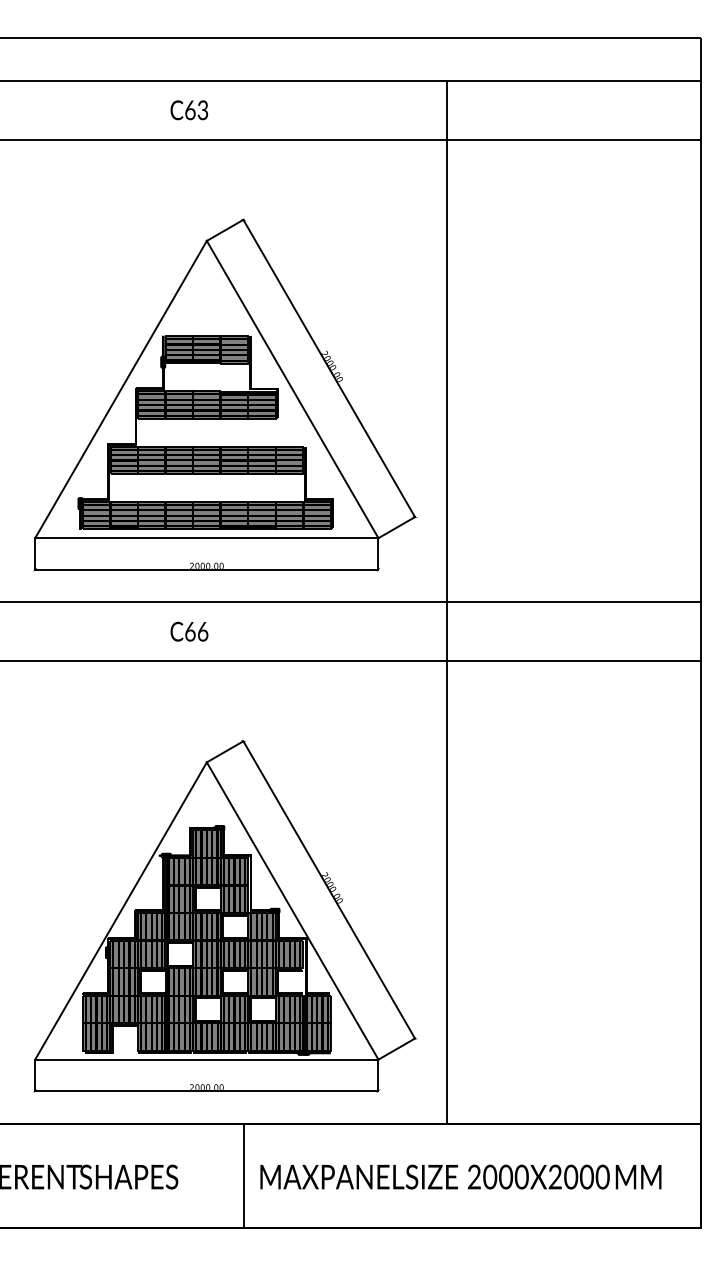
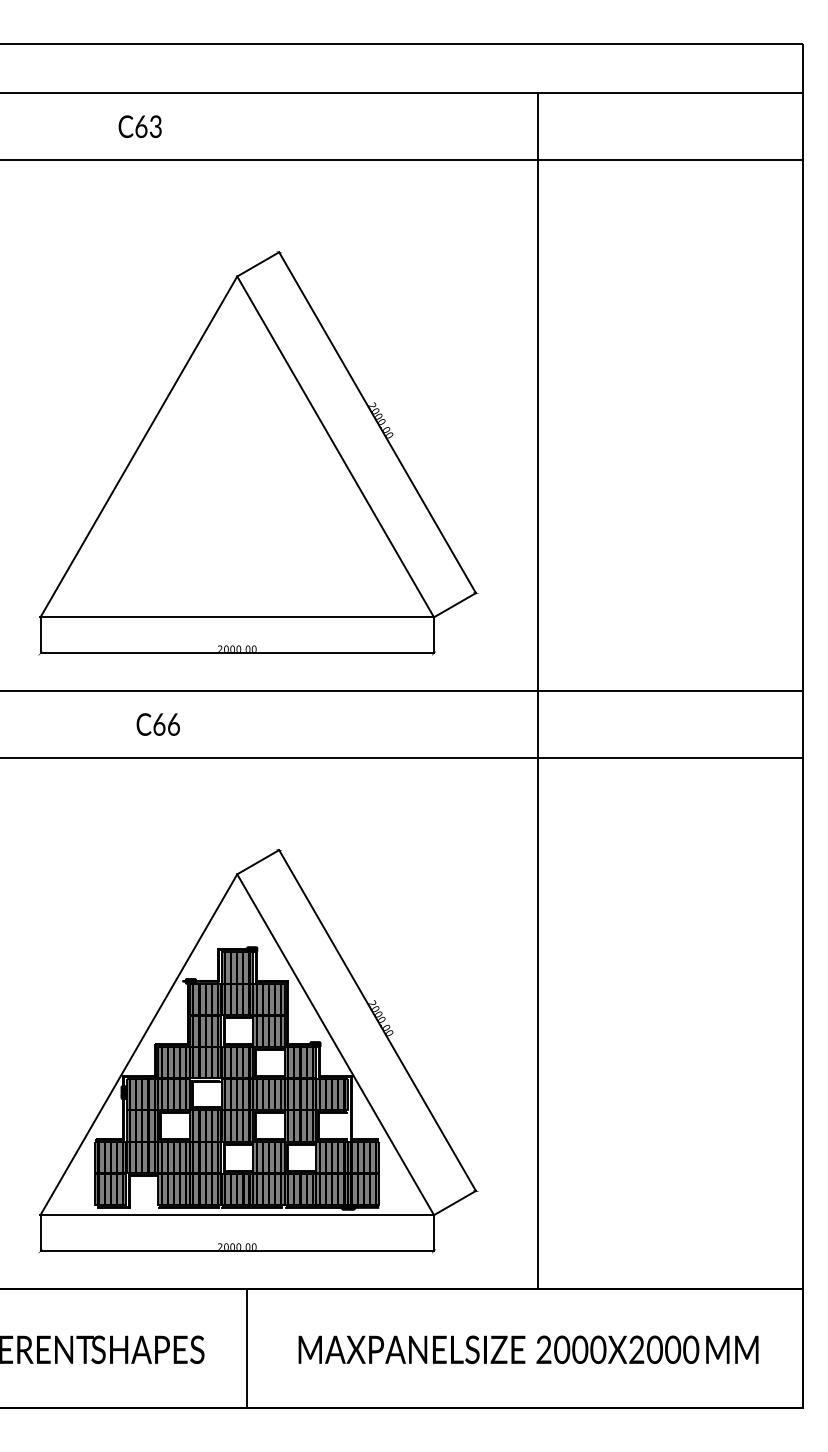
text: (188, 110) -> (139, 126), moved
part: (205, 445) -> (235, 511), removed
line: (446, 602) -> (537, 690), moved
text: (188, 631) -> (157, 724), moved
line: (243, 1175) -> (246, 1348), moved

